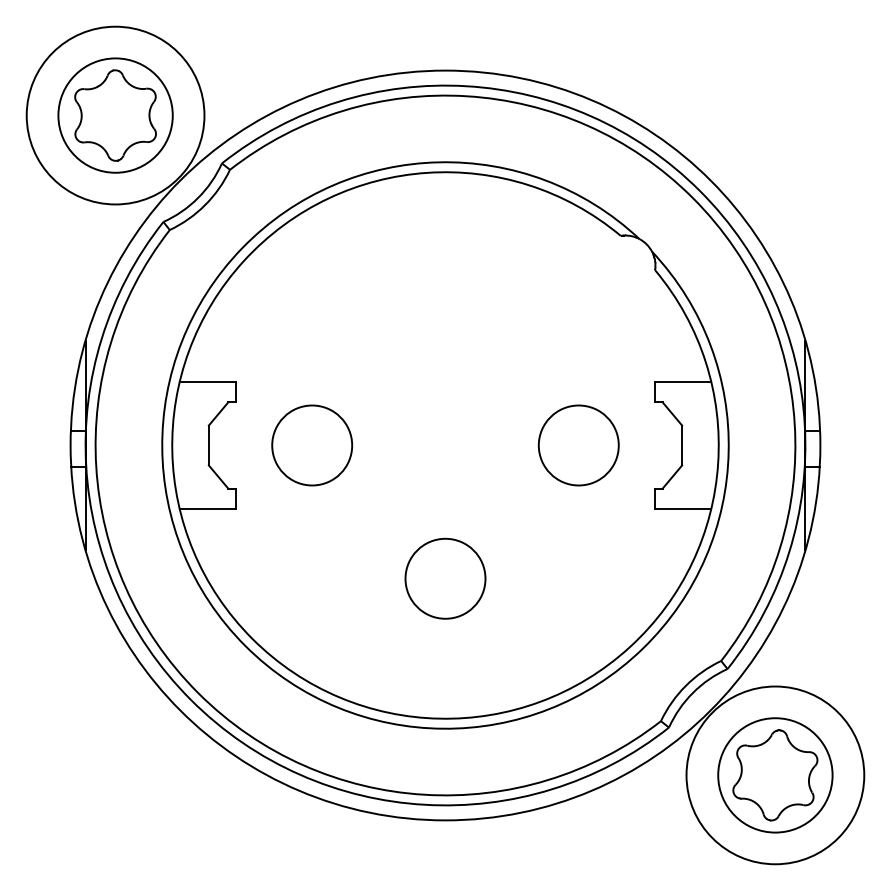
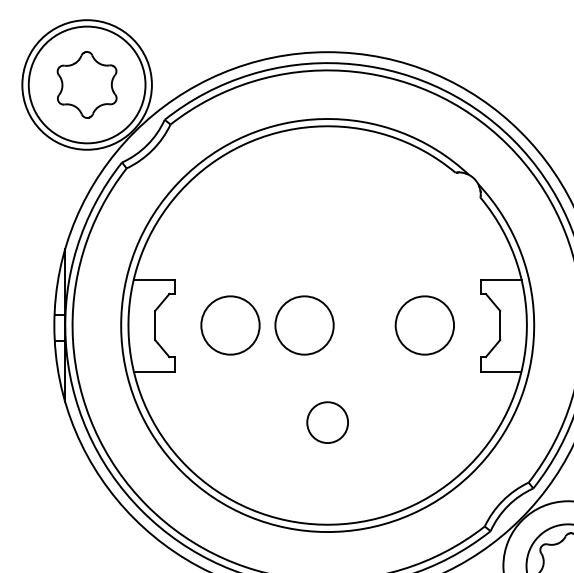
circle: (115, 115) -> (87, 84), size x1.4
circle: (413, 445) -> (304, 325), added
circle: (445, 578) -> (327, 422), size x0.7

